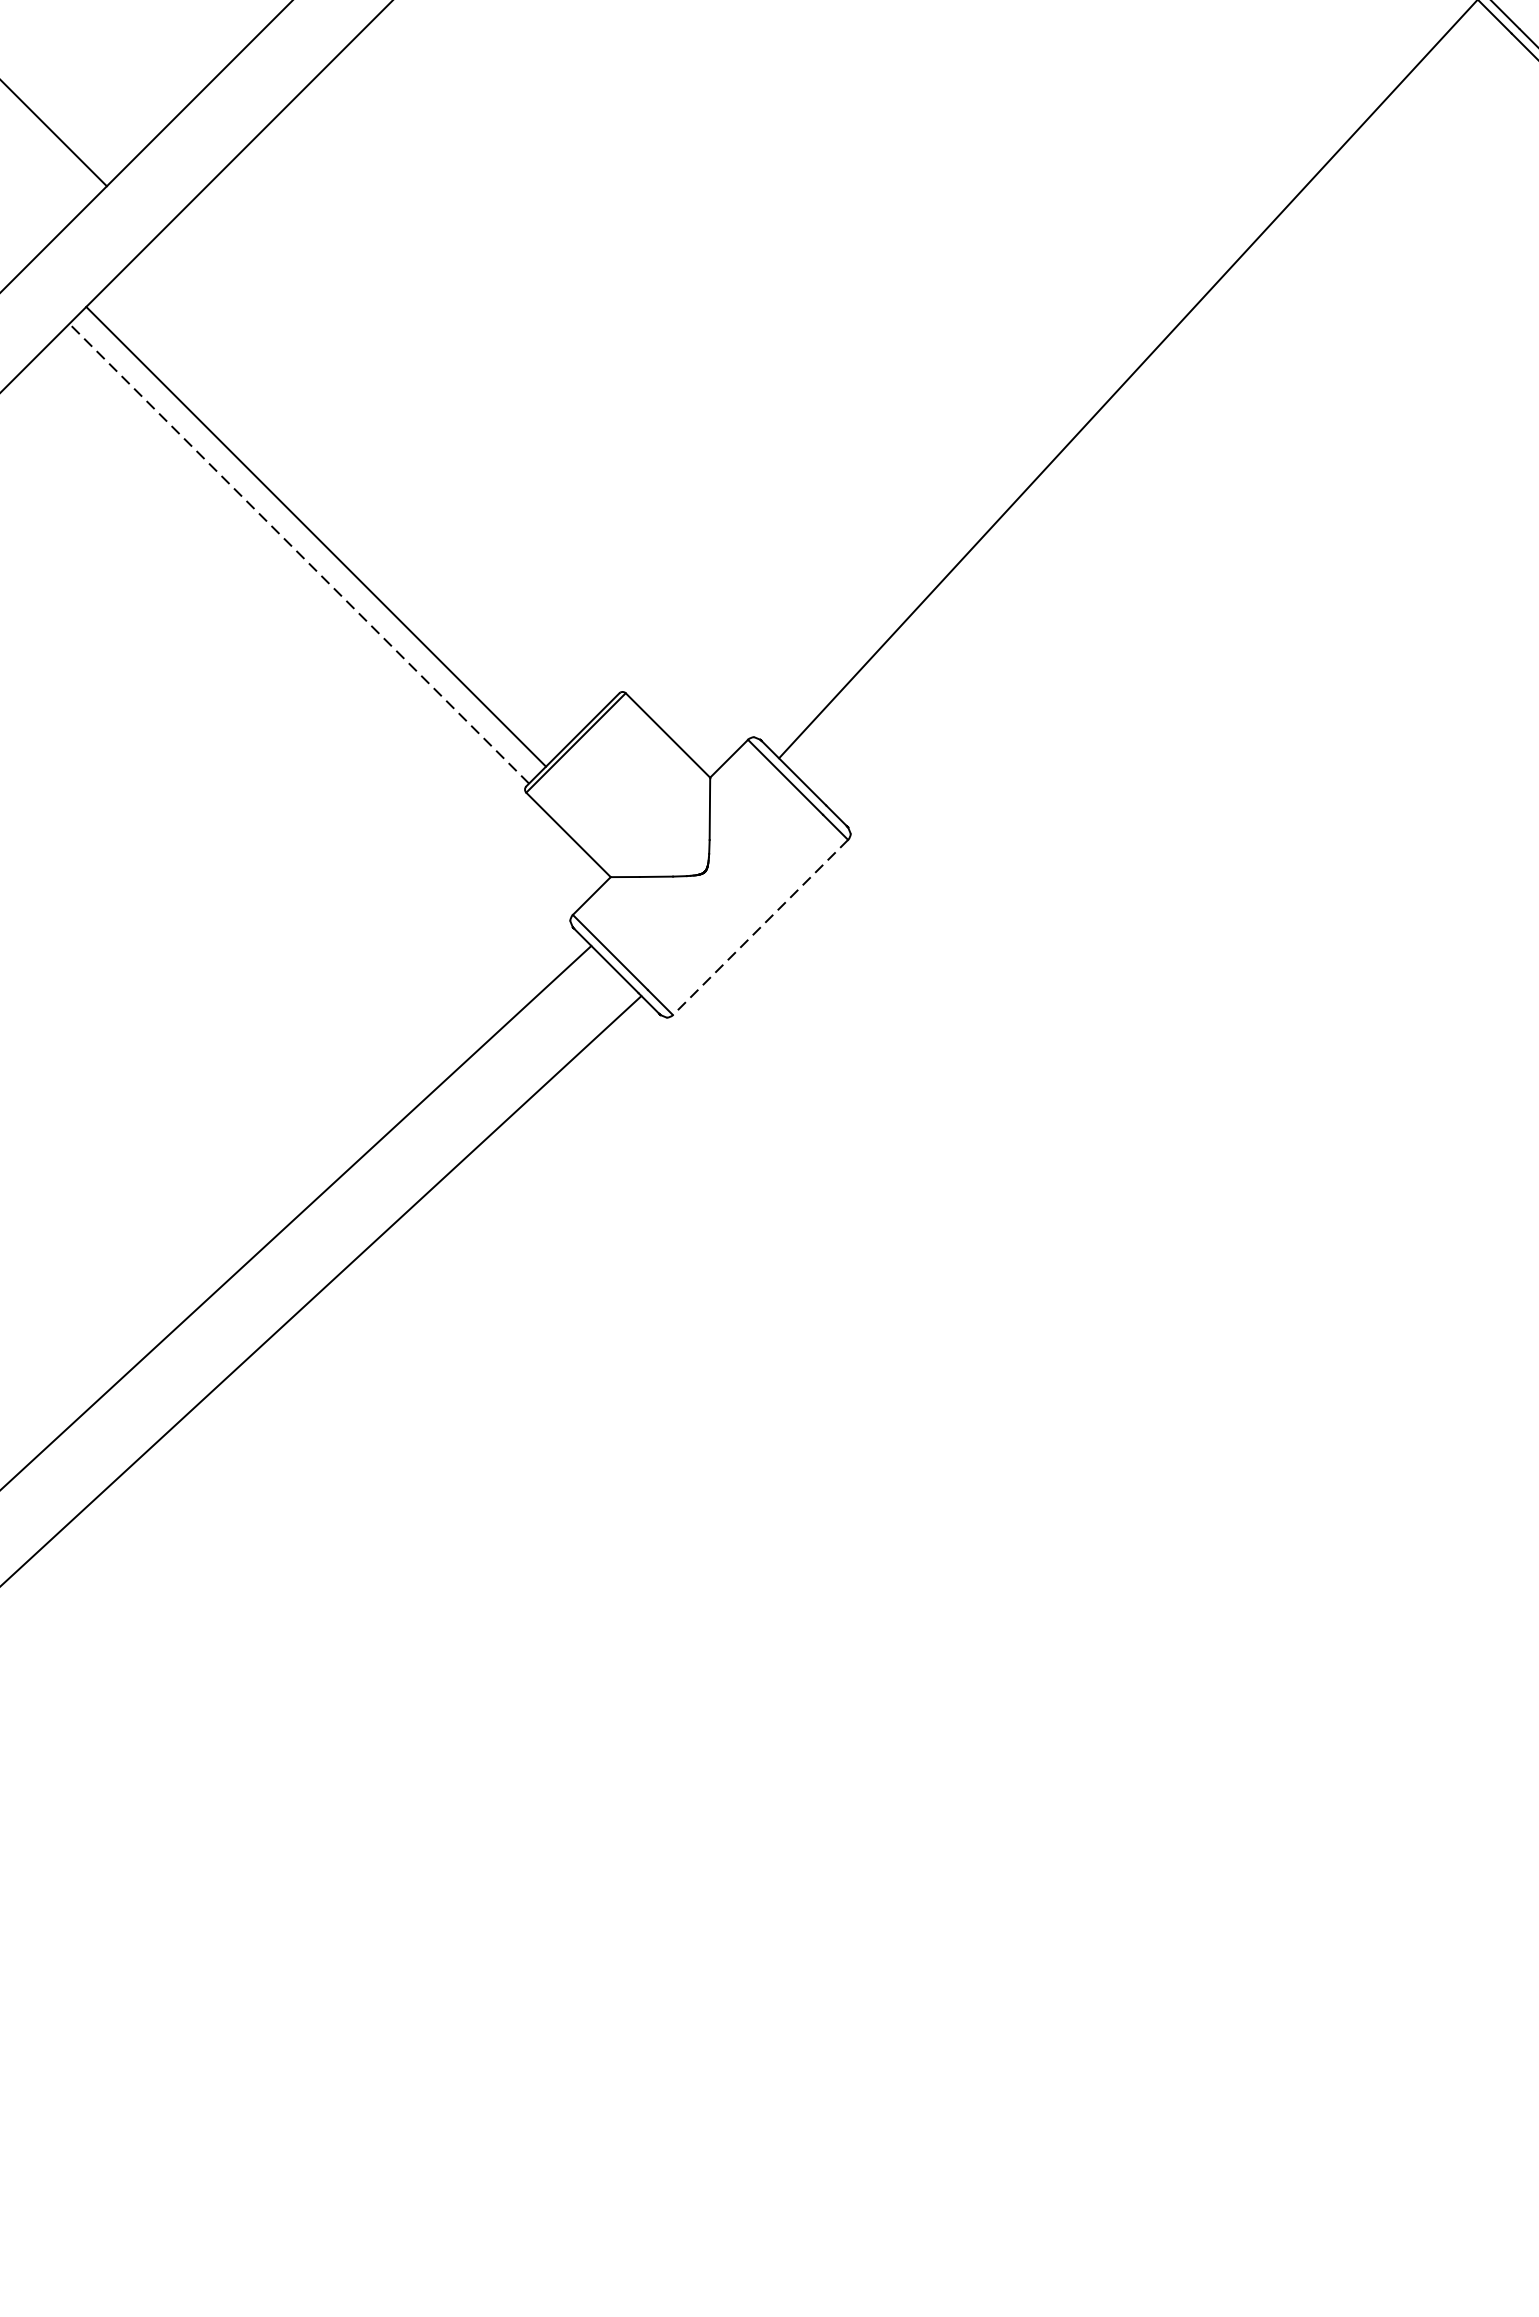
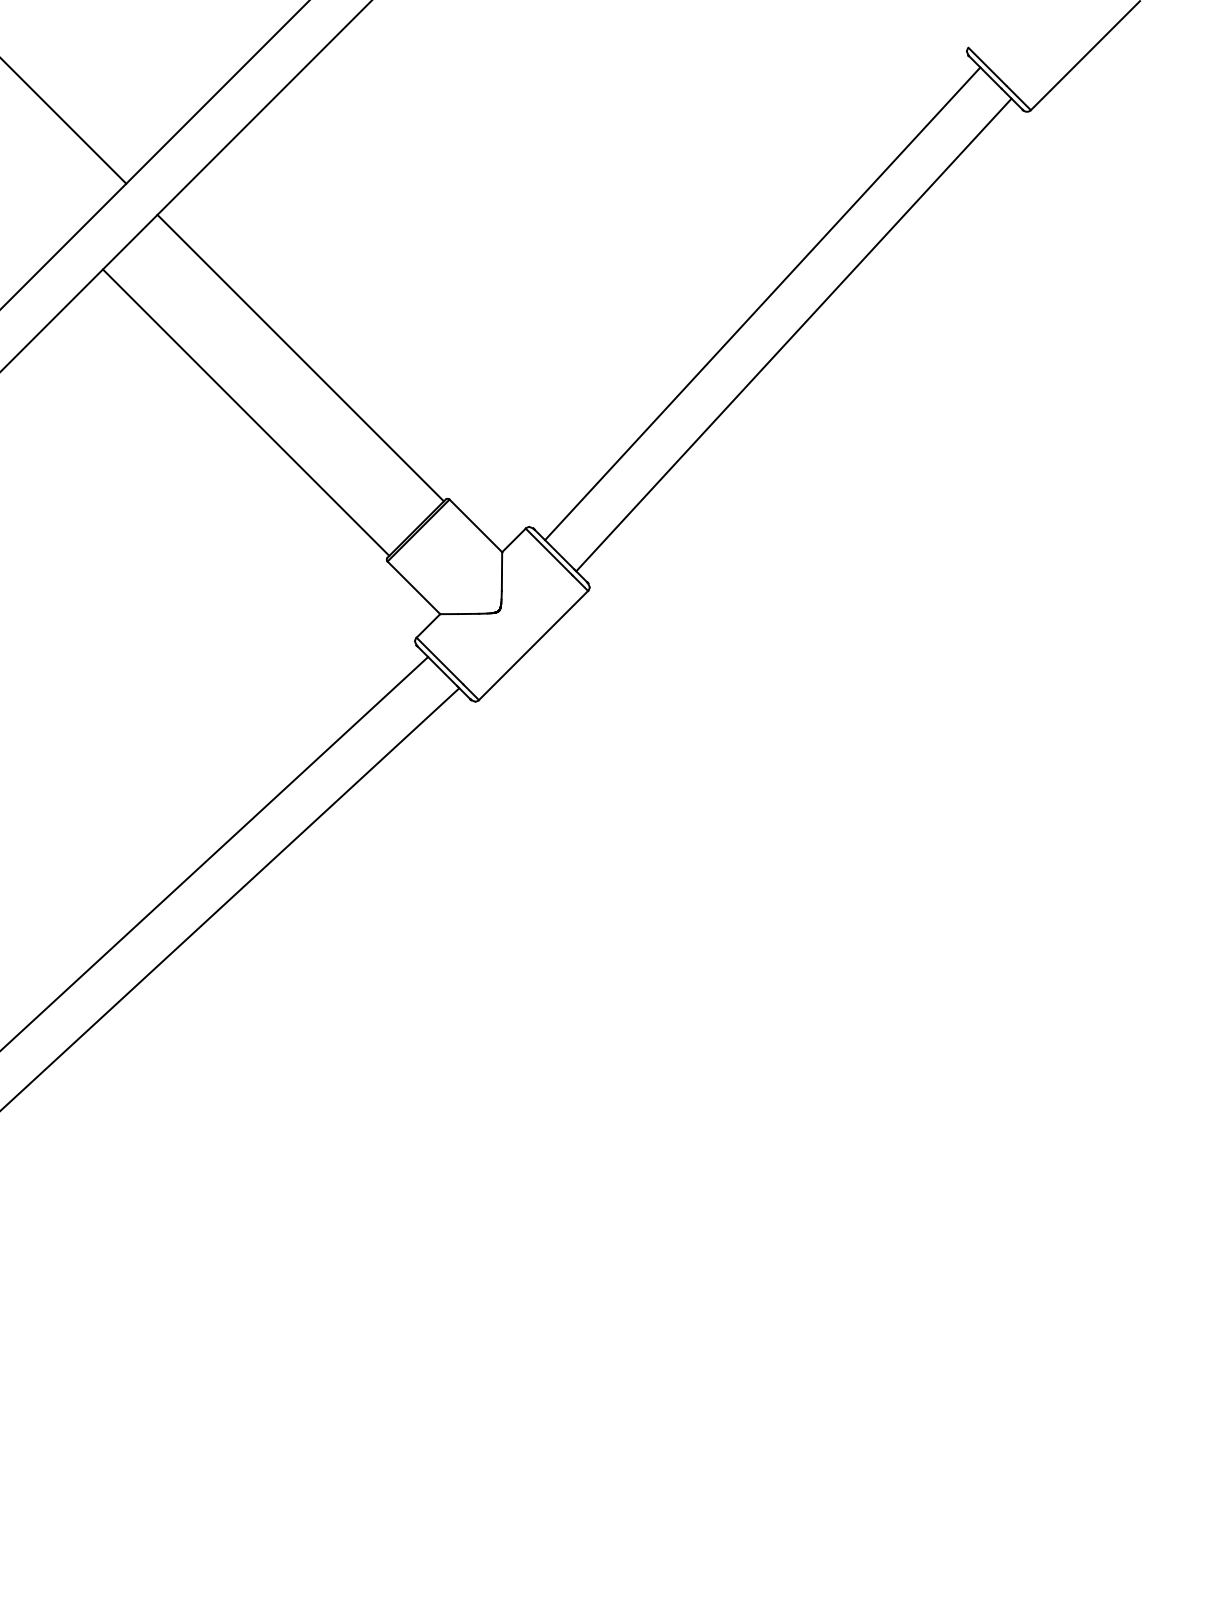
line: (1177, 428) -> (793, 334), added
line: (315, 535) -> (300, 357), moved
line: (299, 553) -> (246, 412), dashed -> solid
line: (760, 927) -> (533, 645), dashed -> solid

